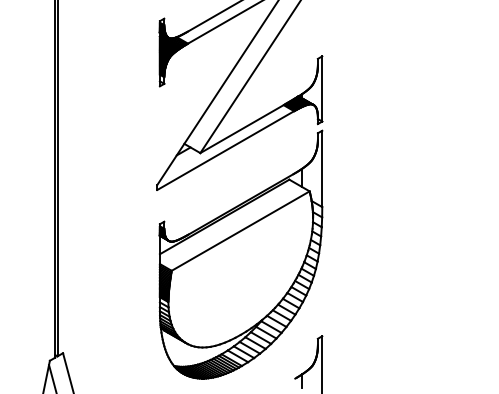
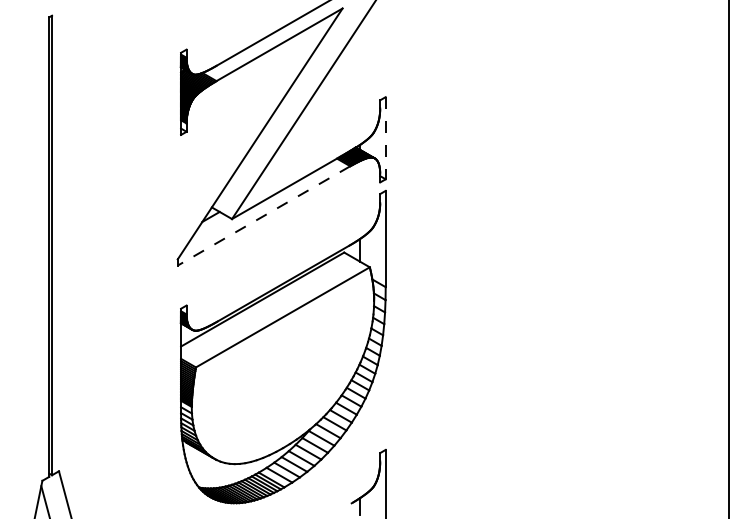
line: (322, 89) -> (385, 138), solid -> dashed
line: (226, 150) -> (264, 215), solid -> dashed

